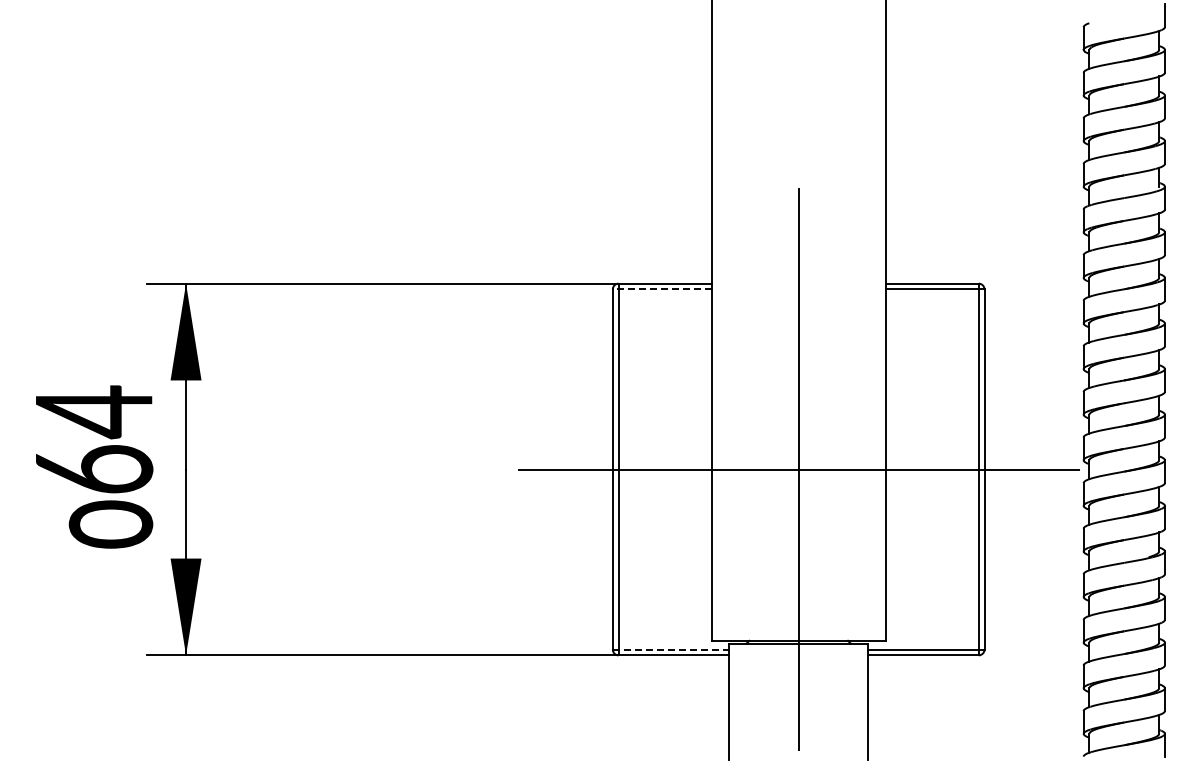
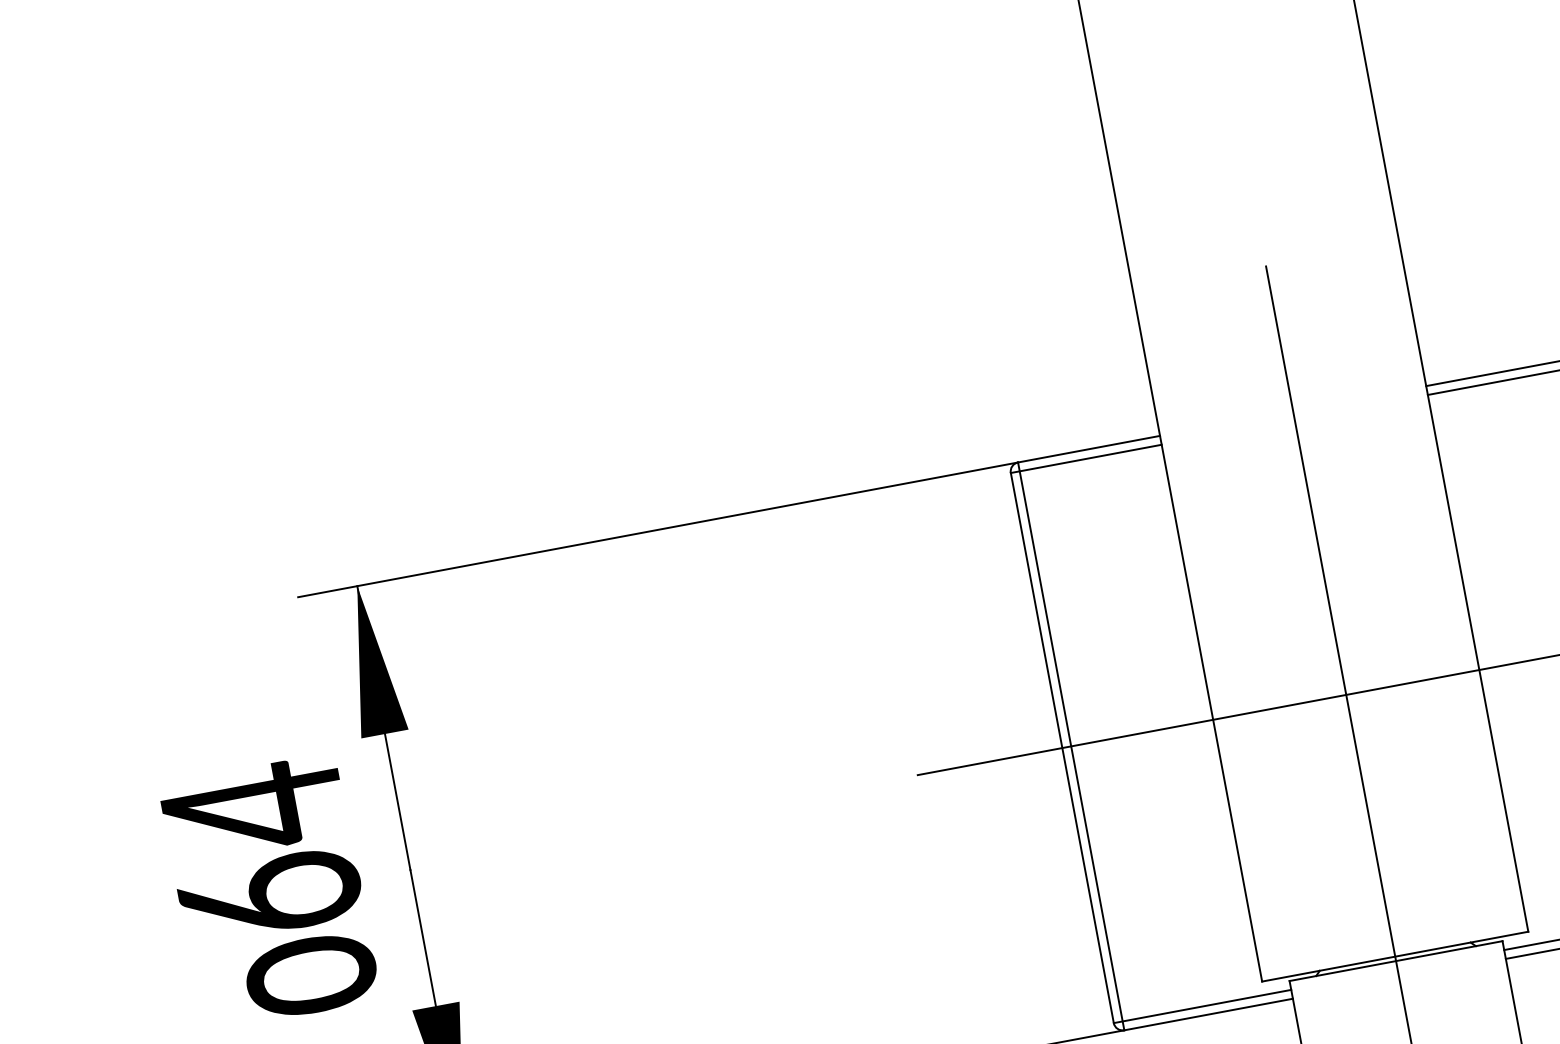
line: (661, 289) -> (1085, 459), dashed -> solid
line: (671, 649) -> (1203, 1006), dashed -> solid

